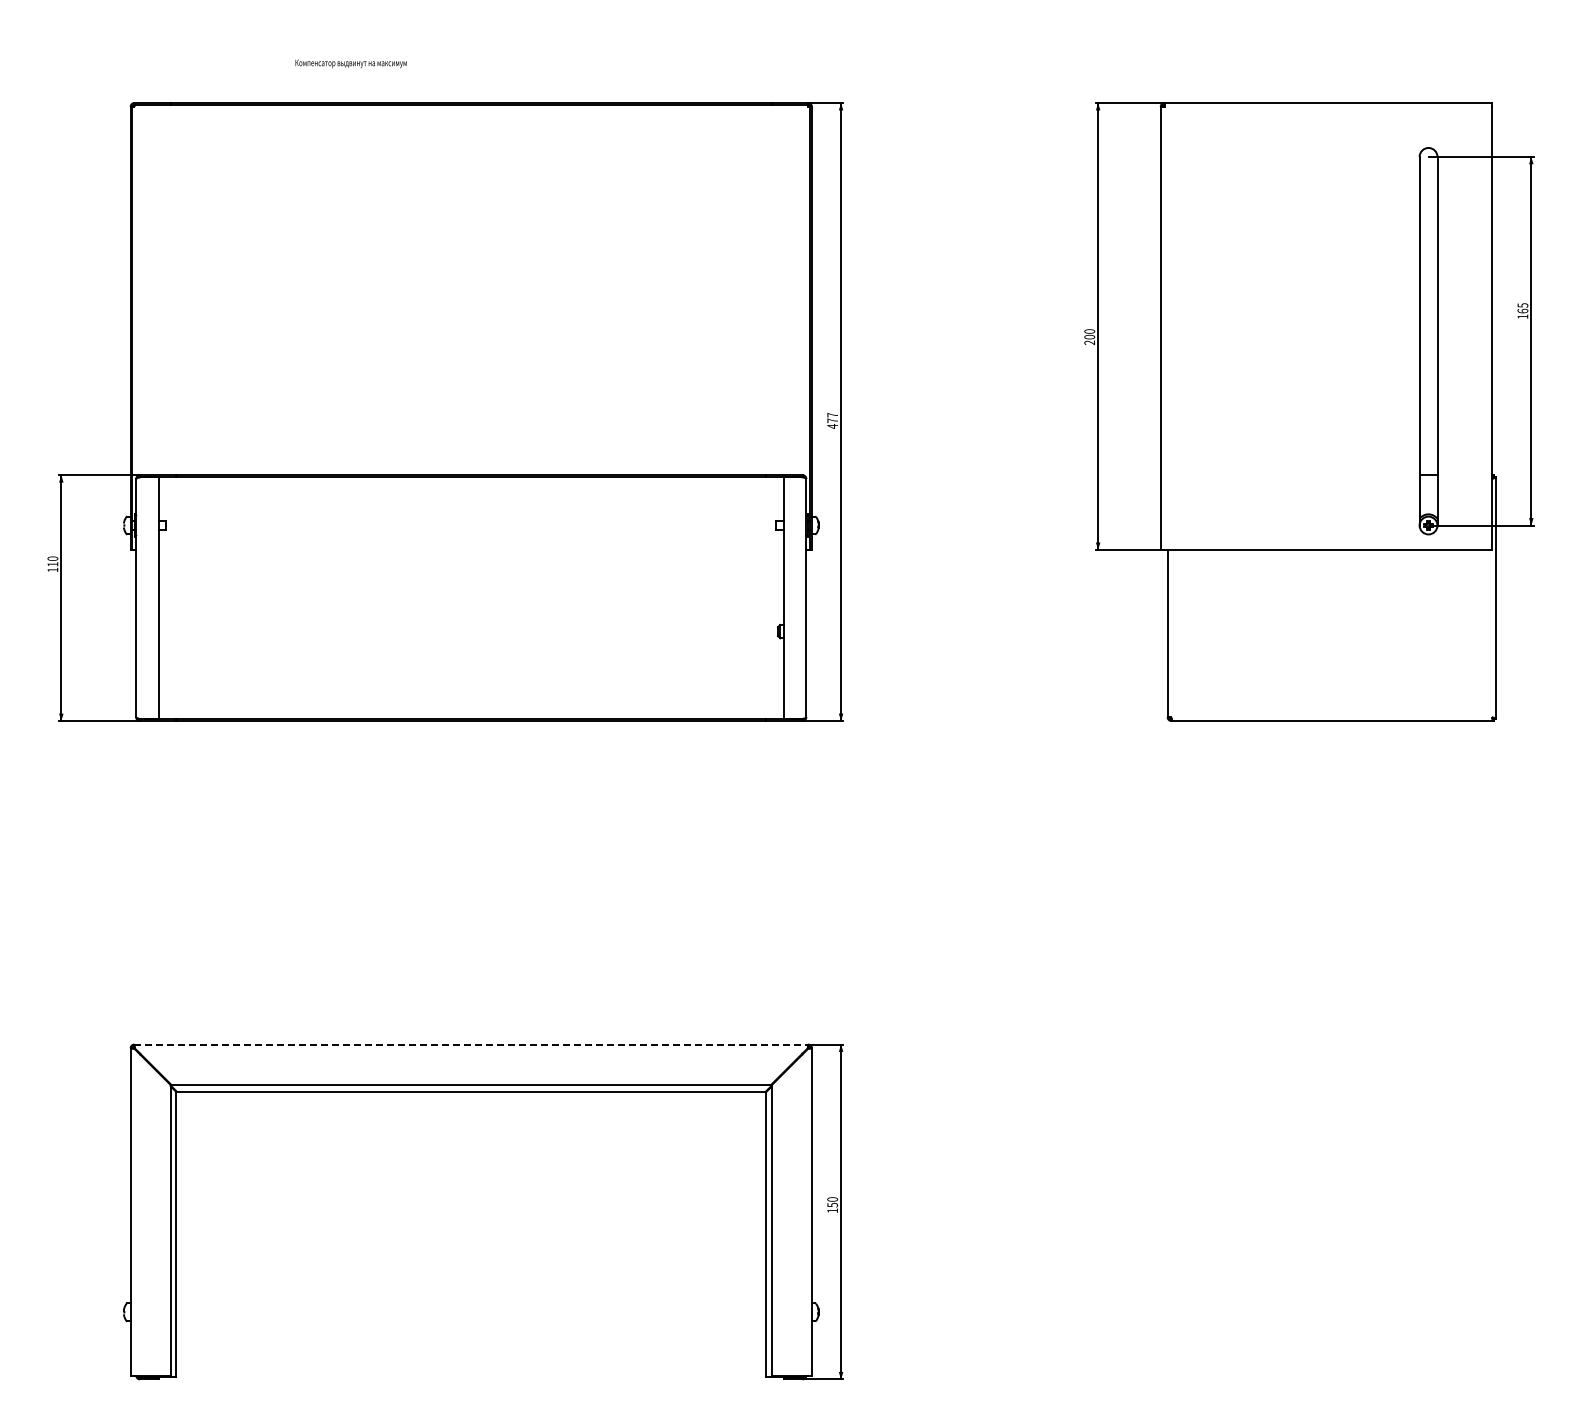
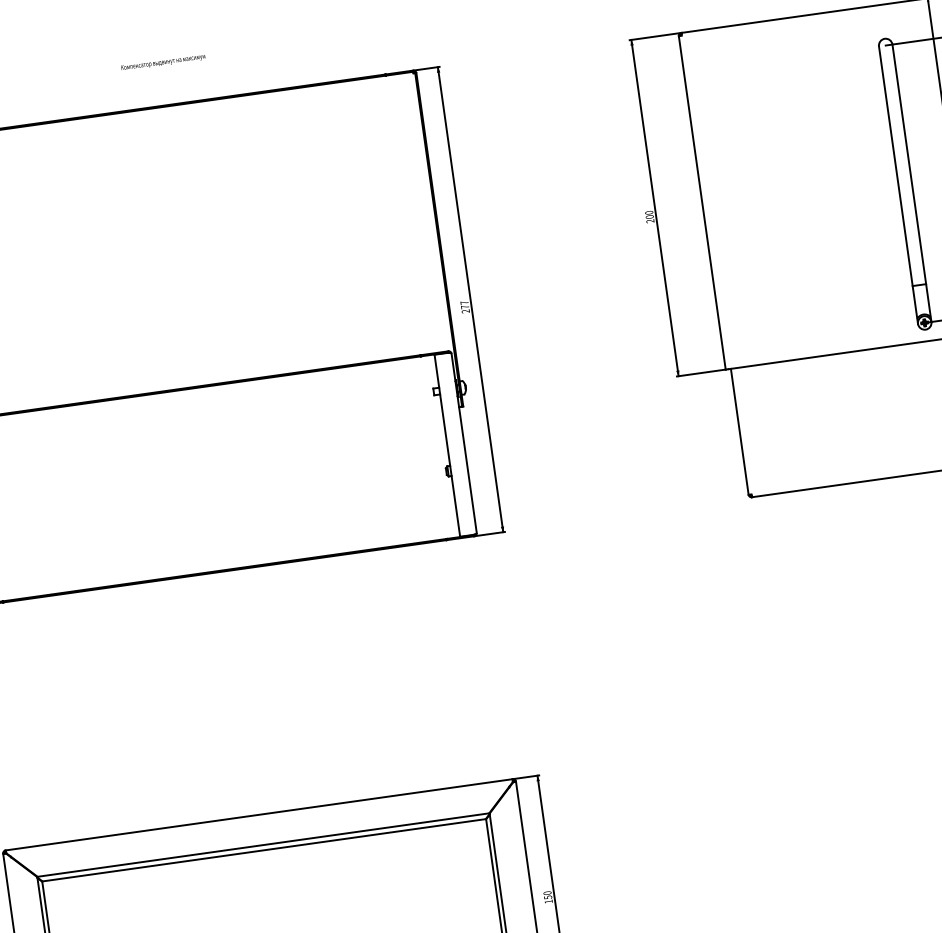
text: (350, 63) -> (162, 62), moved
text: (832, 426) -> (465, 311), 477 -> 277
line: (471, 1044) -> (259, 814), dashed -> solid

